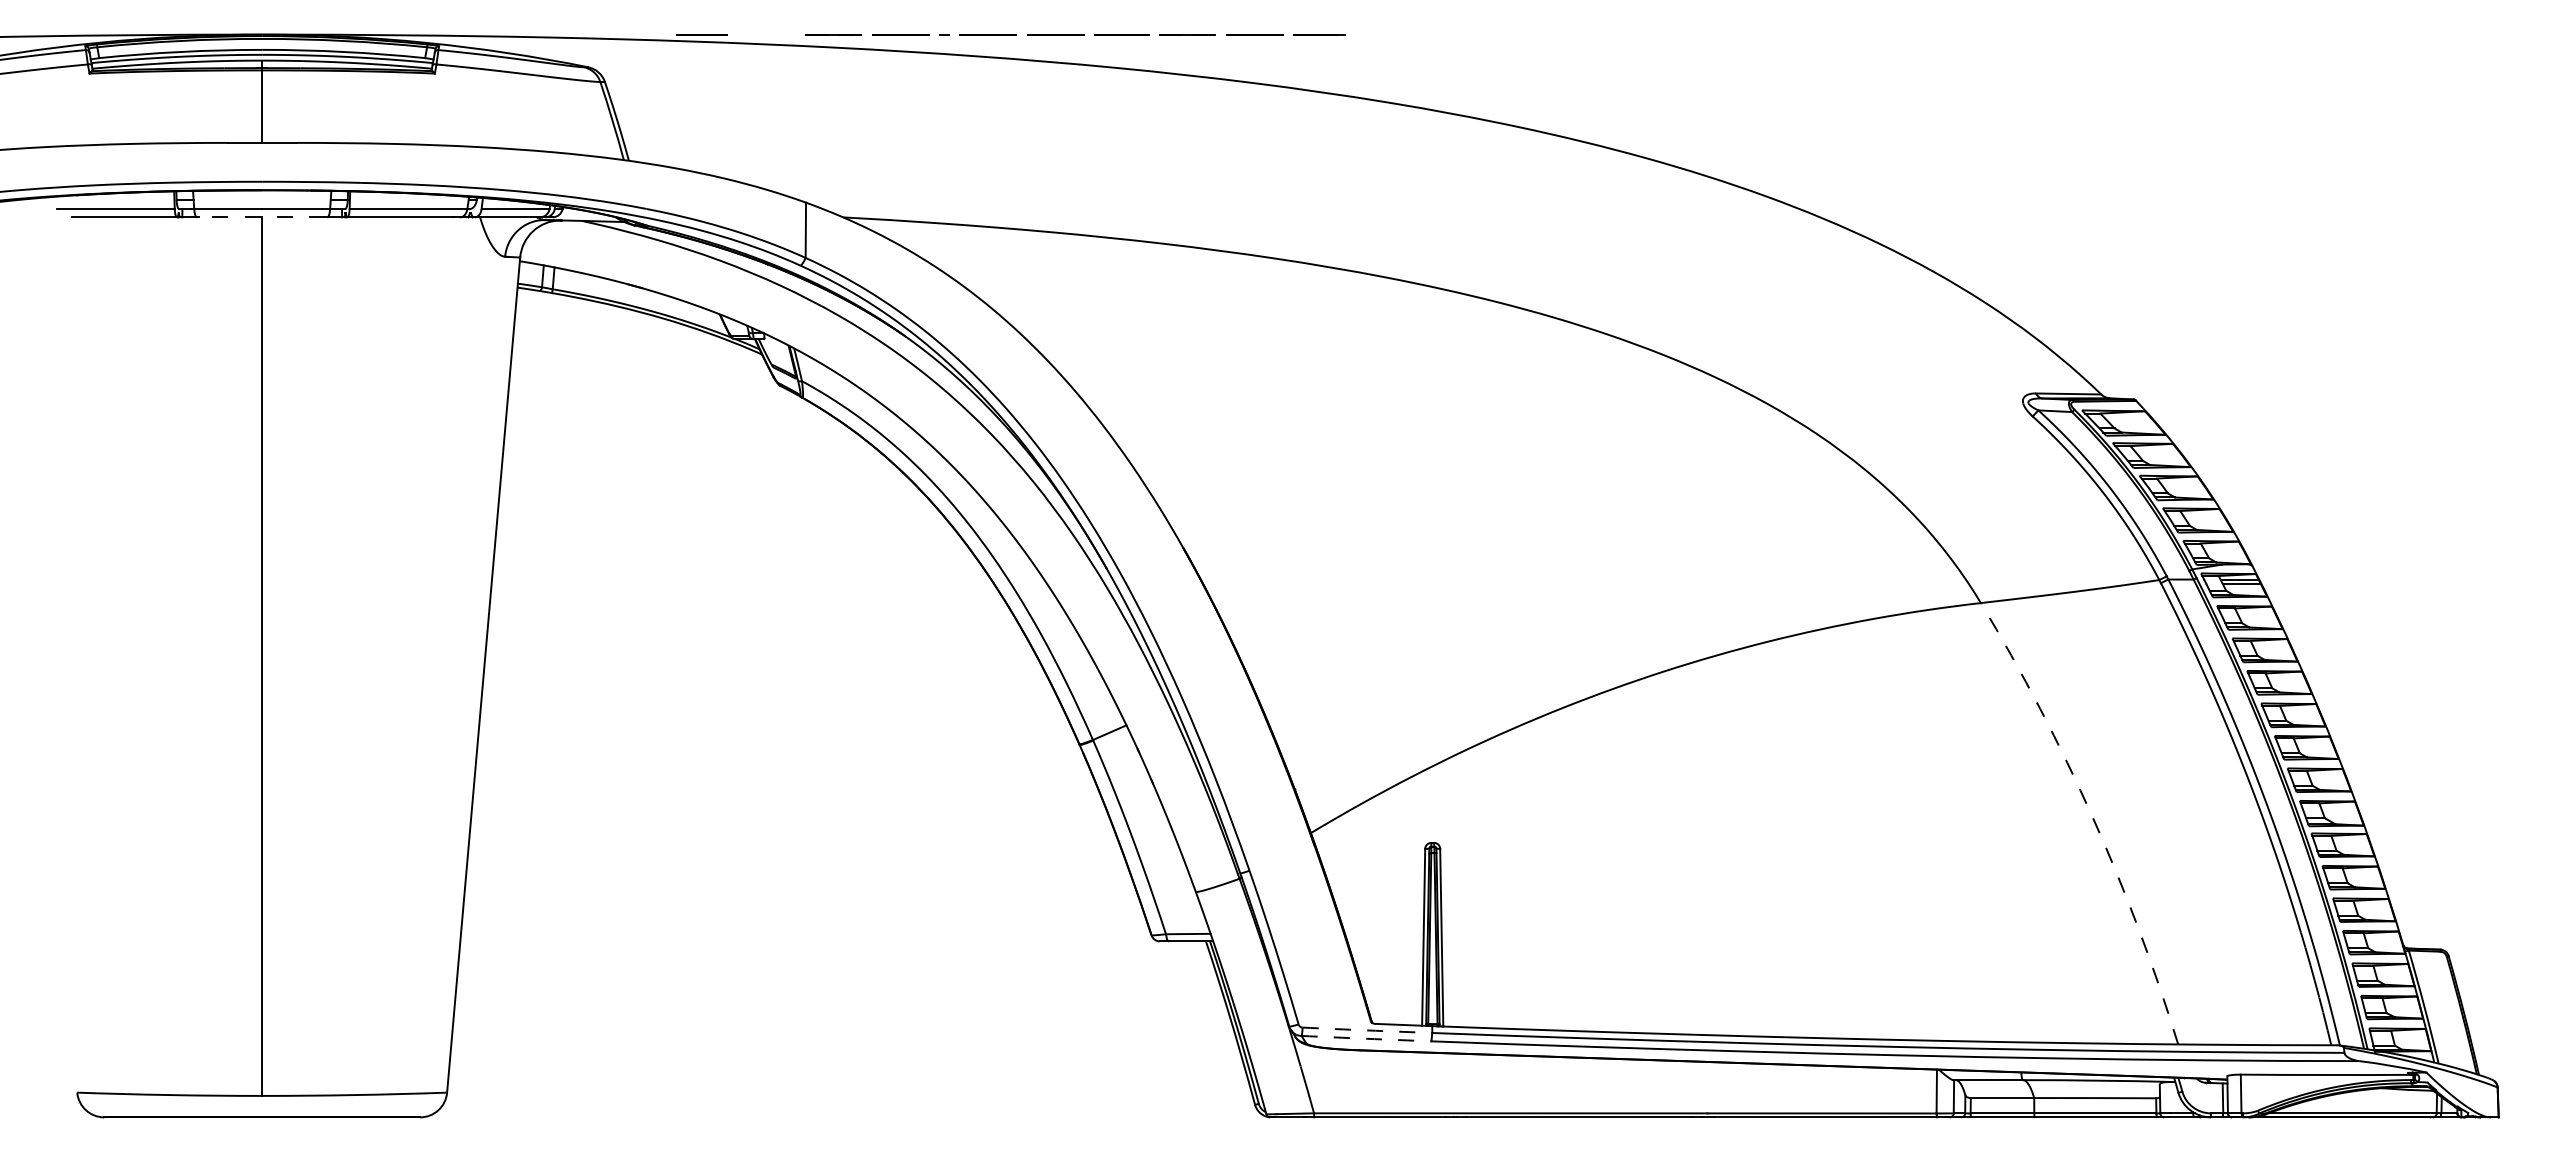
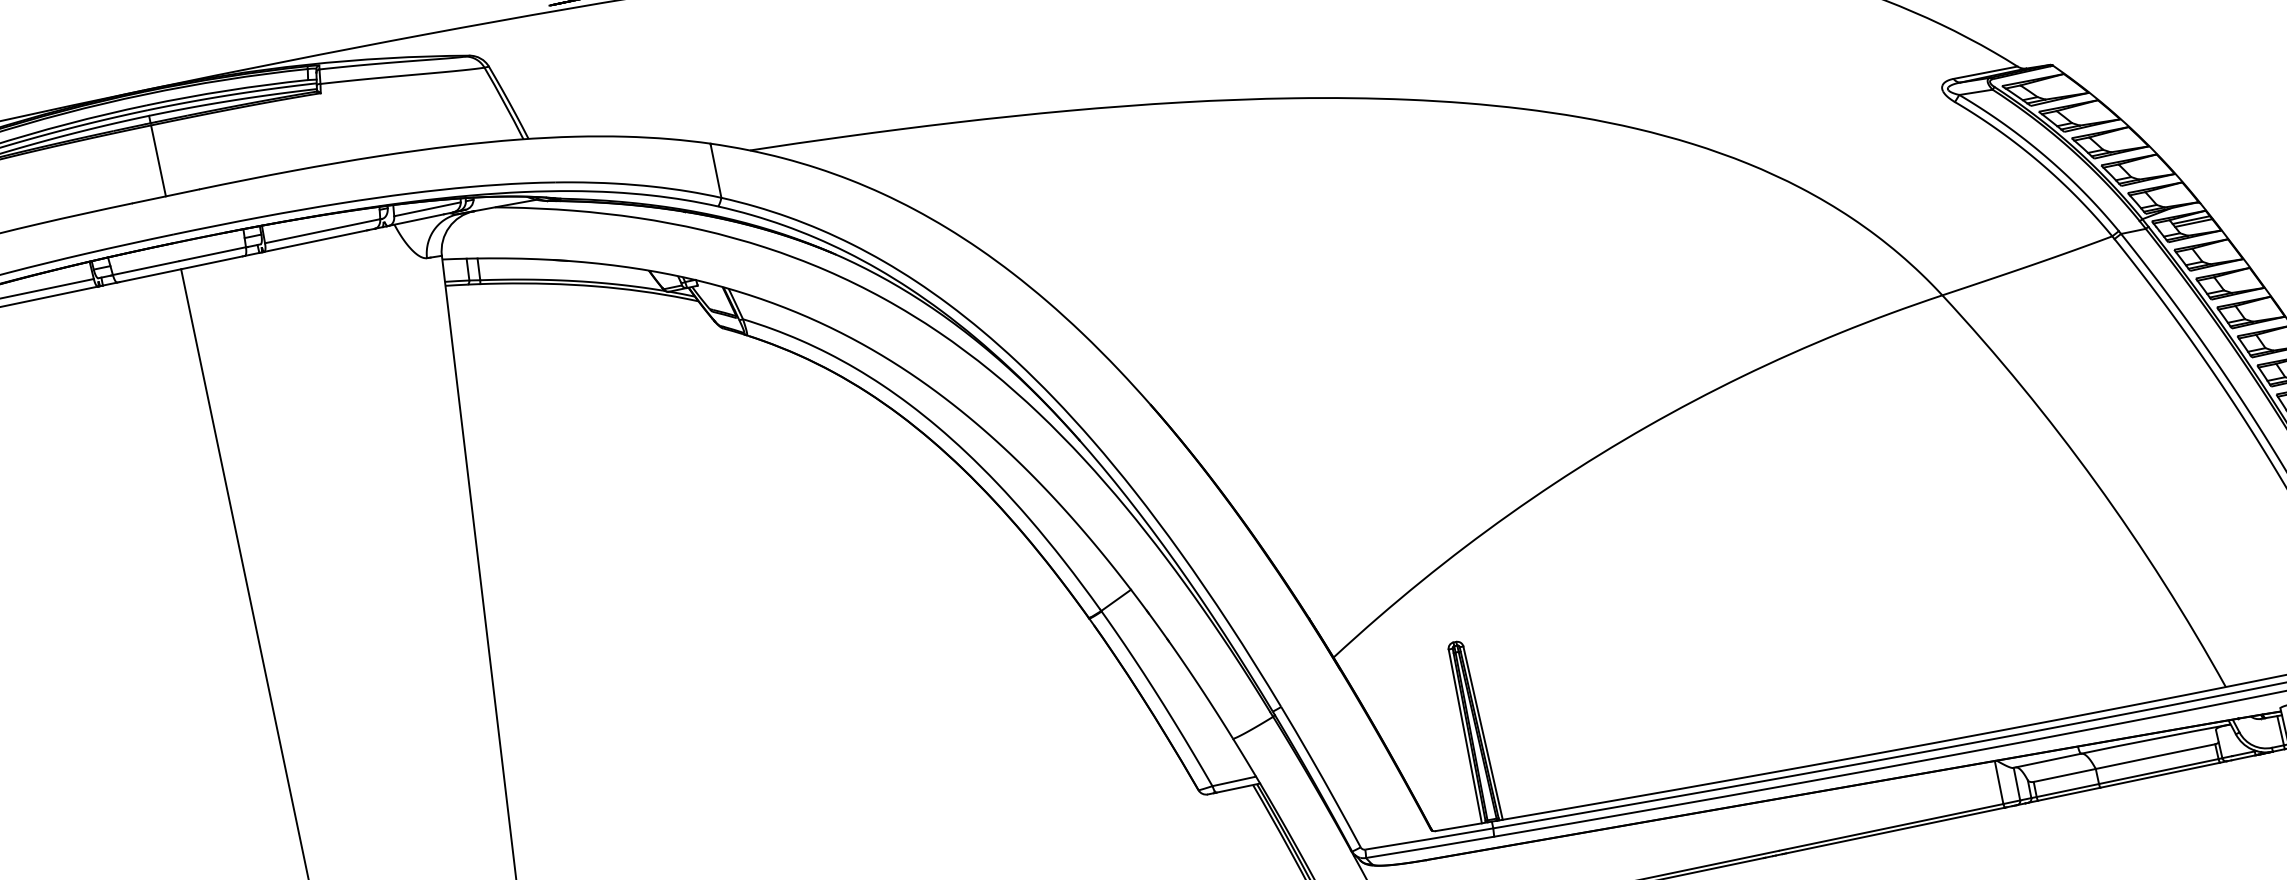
line: (262, 217) -> (181, 269), dashed -> solid
arc: (2092, 817) -> (2095, 482), dashed -> solid
arc: (1367, 1030) -> (1429, 839), dashed -> solid
arc: (1366, 1038) -> (1430, 847), dashed -> solid

